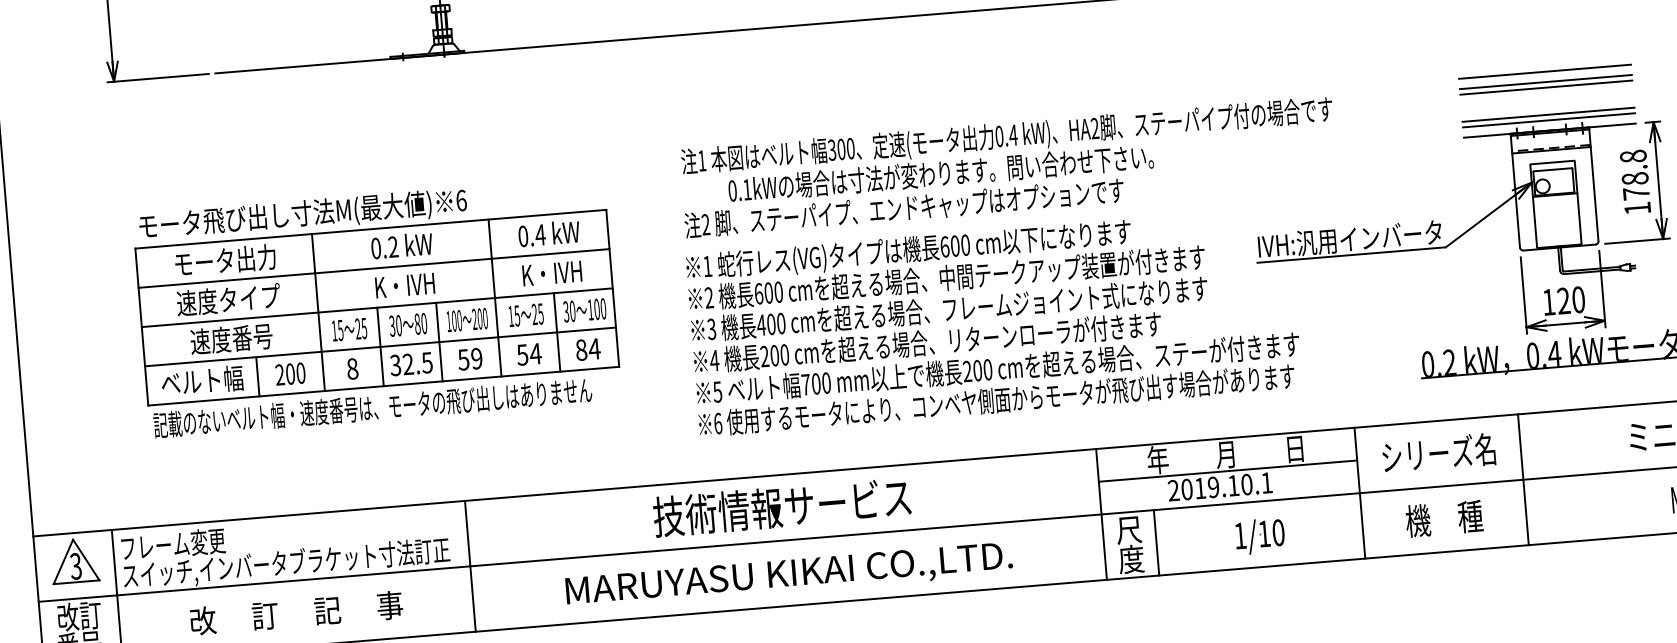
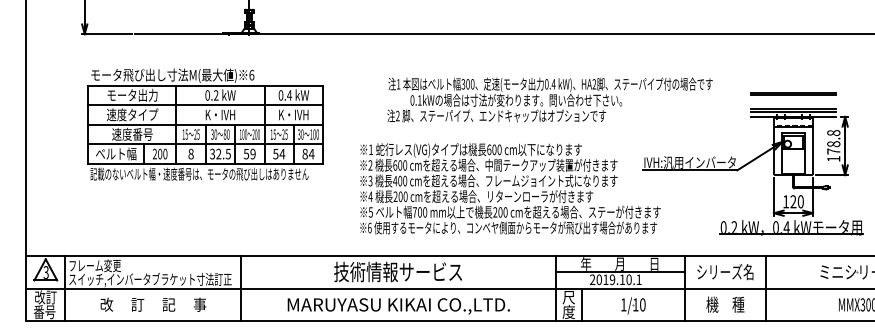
line: (1545, 71) -> (793, 87), removed
text: (1007, 166) -> (549, 99), moved
part: (376, 307) -> (205, 124), moved

